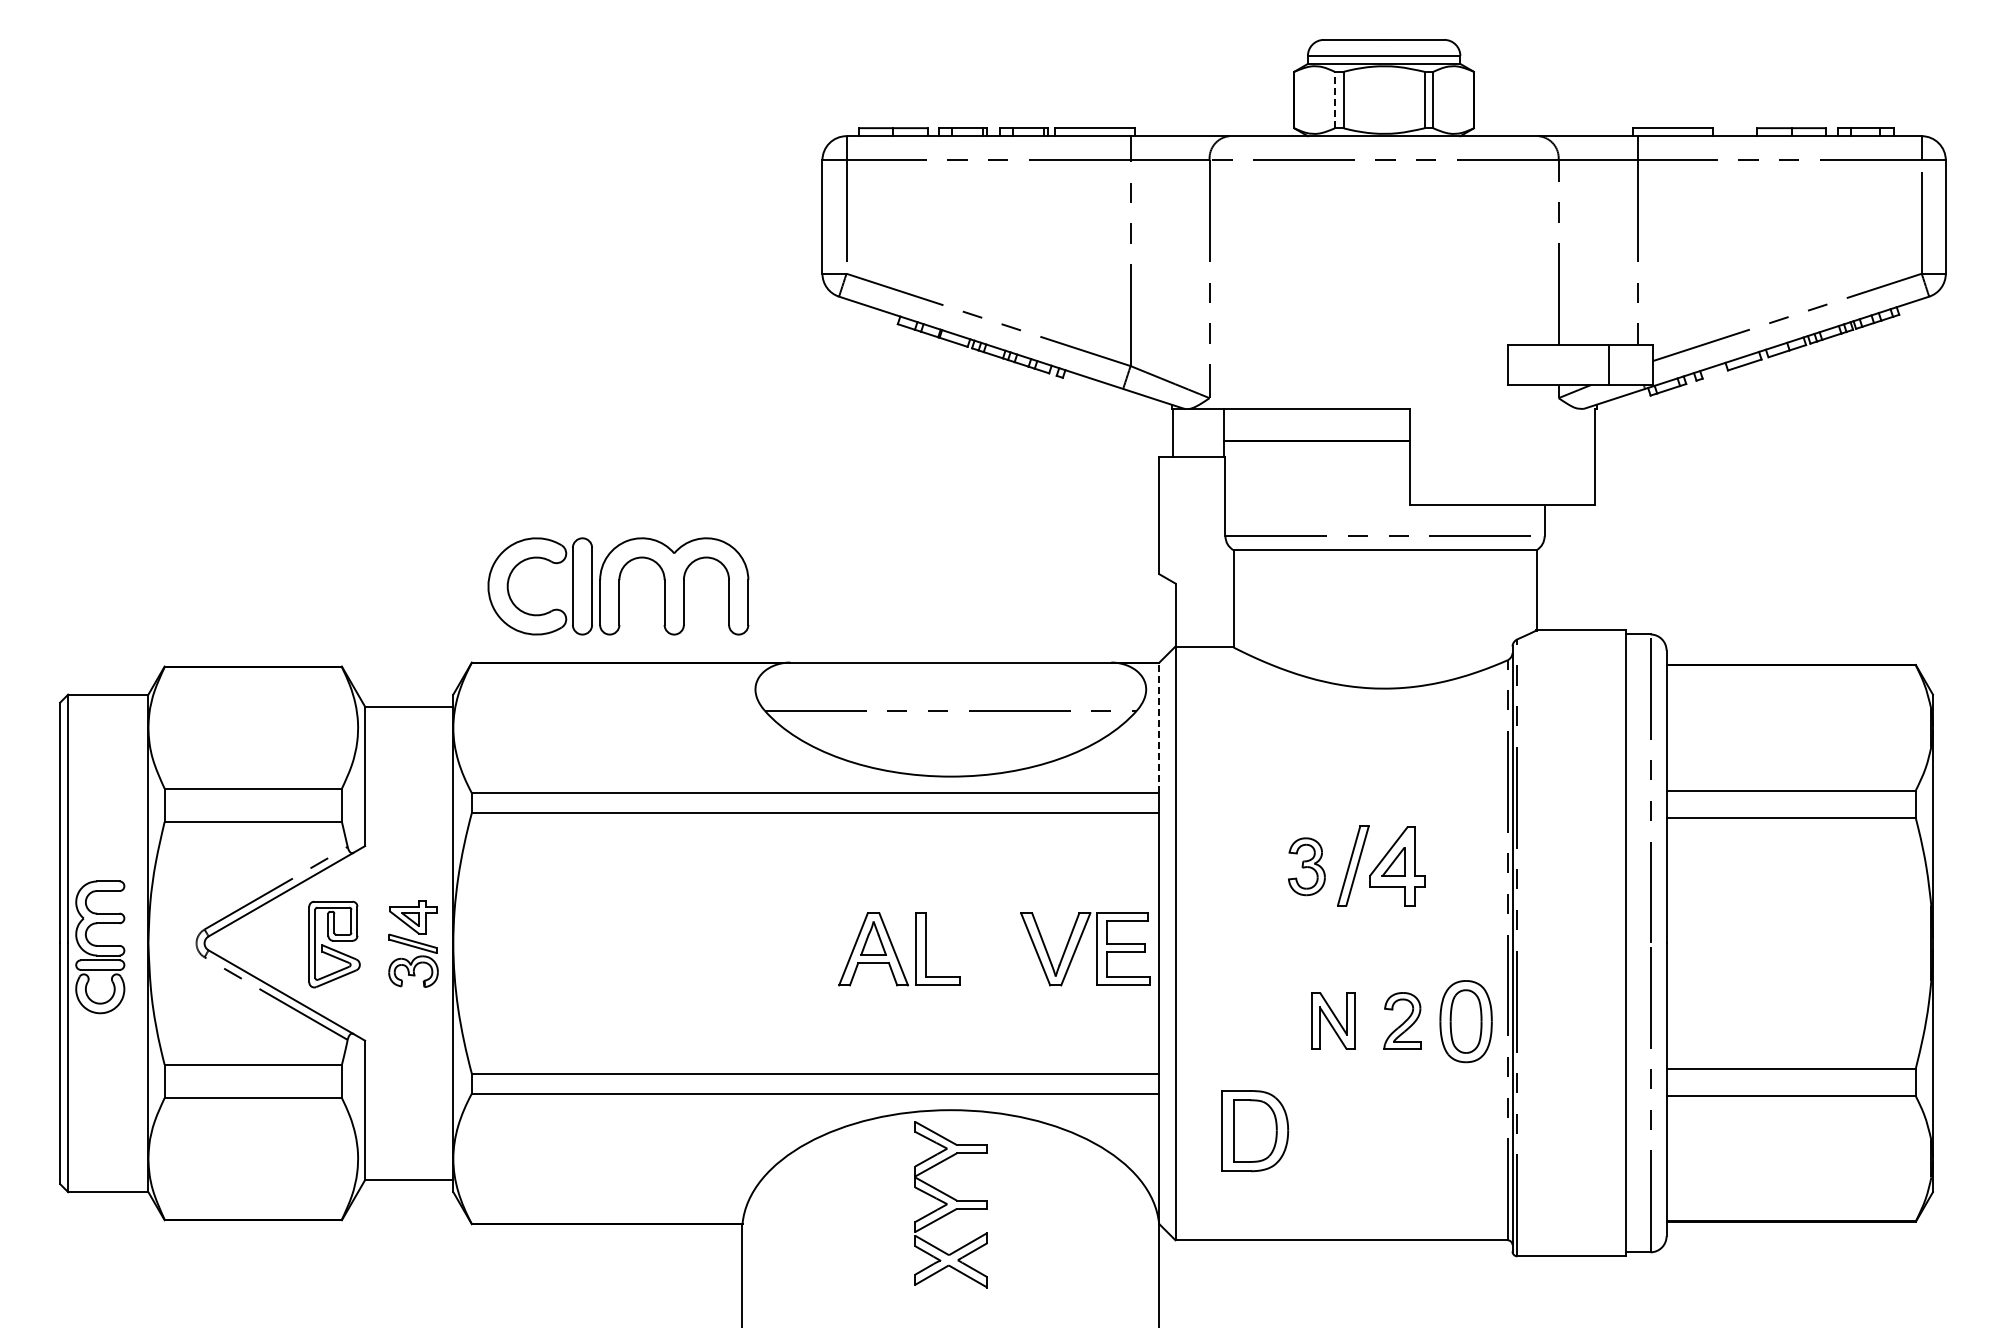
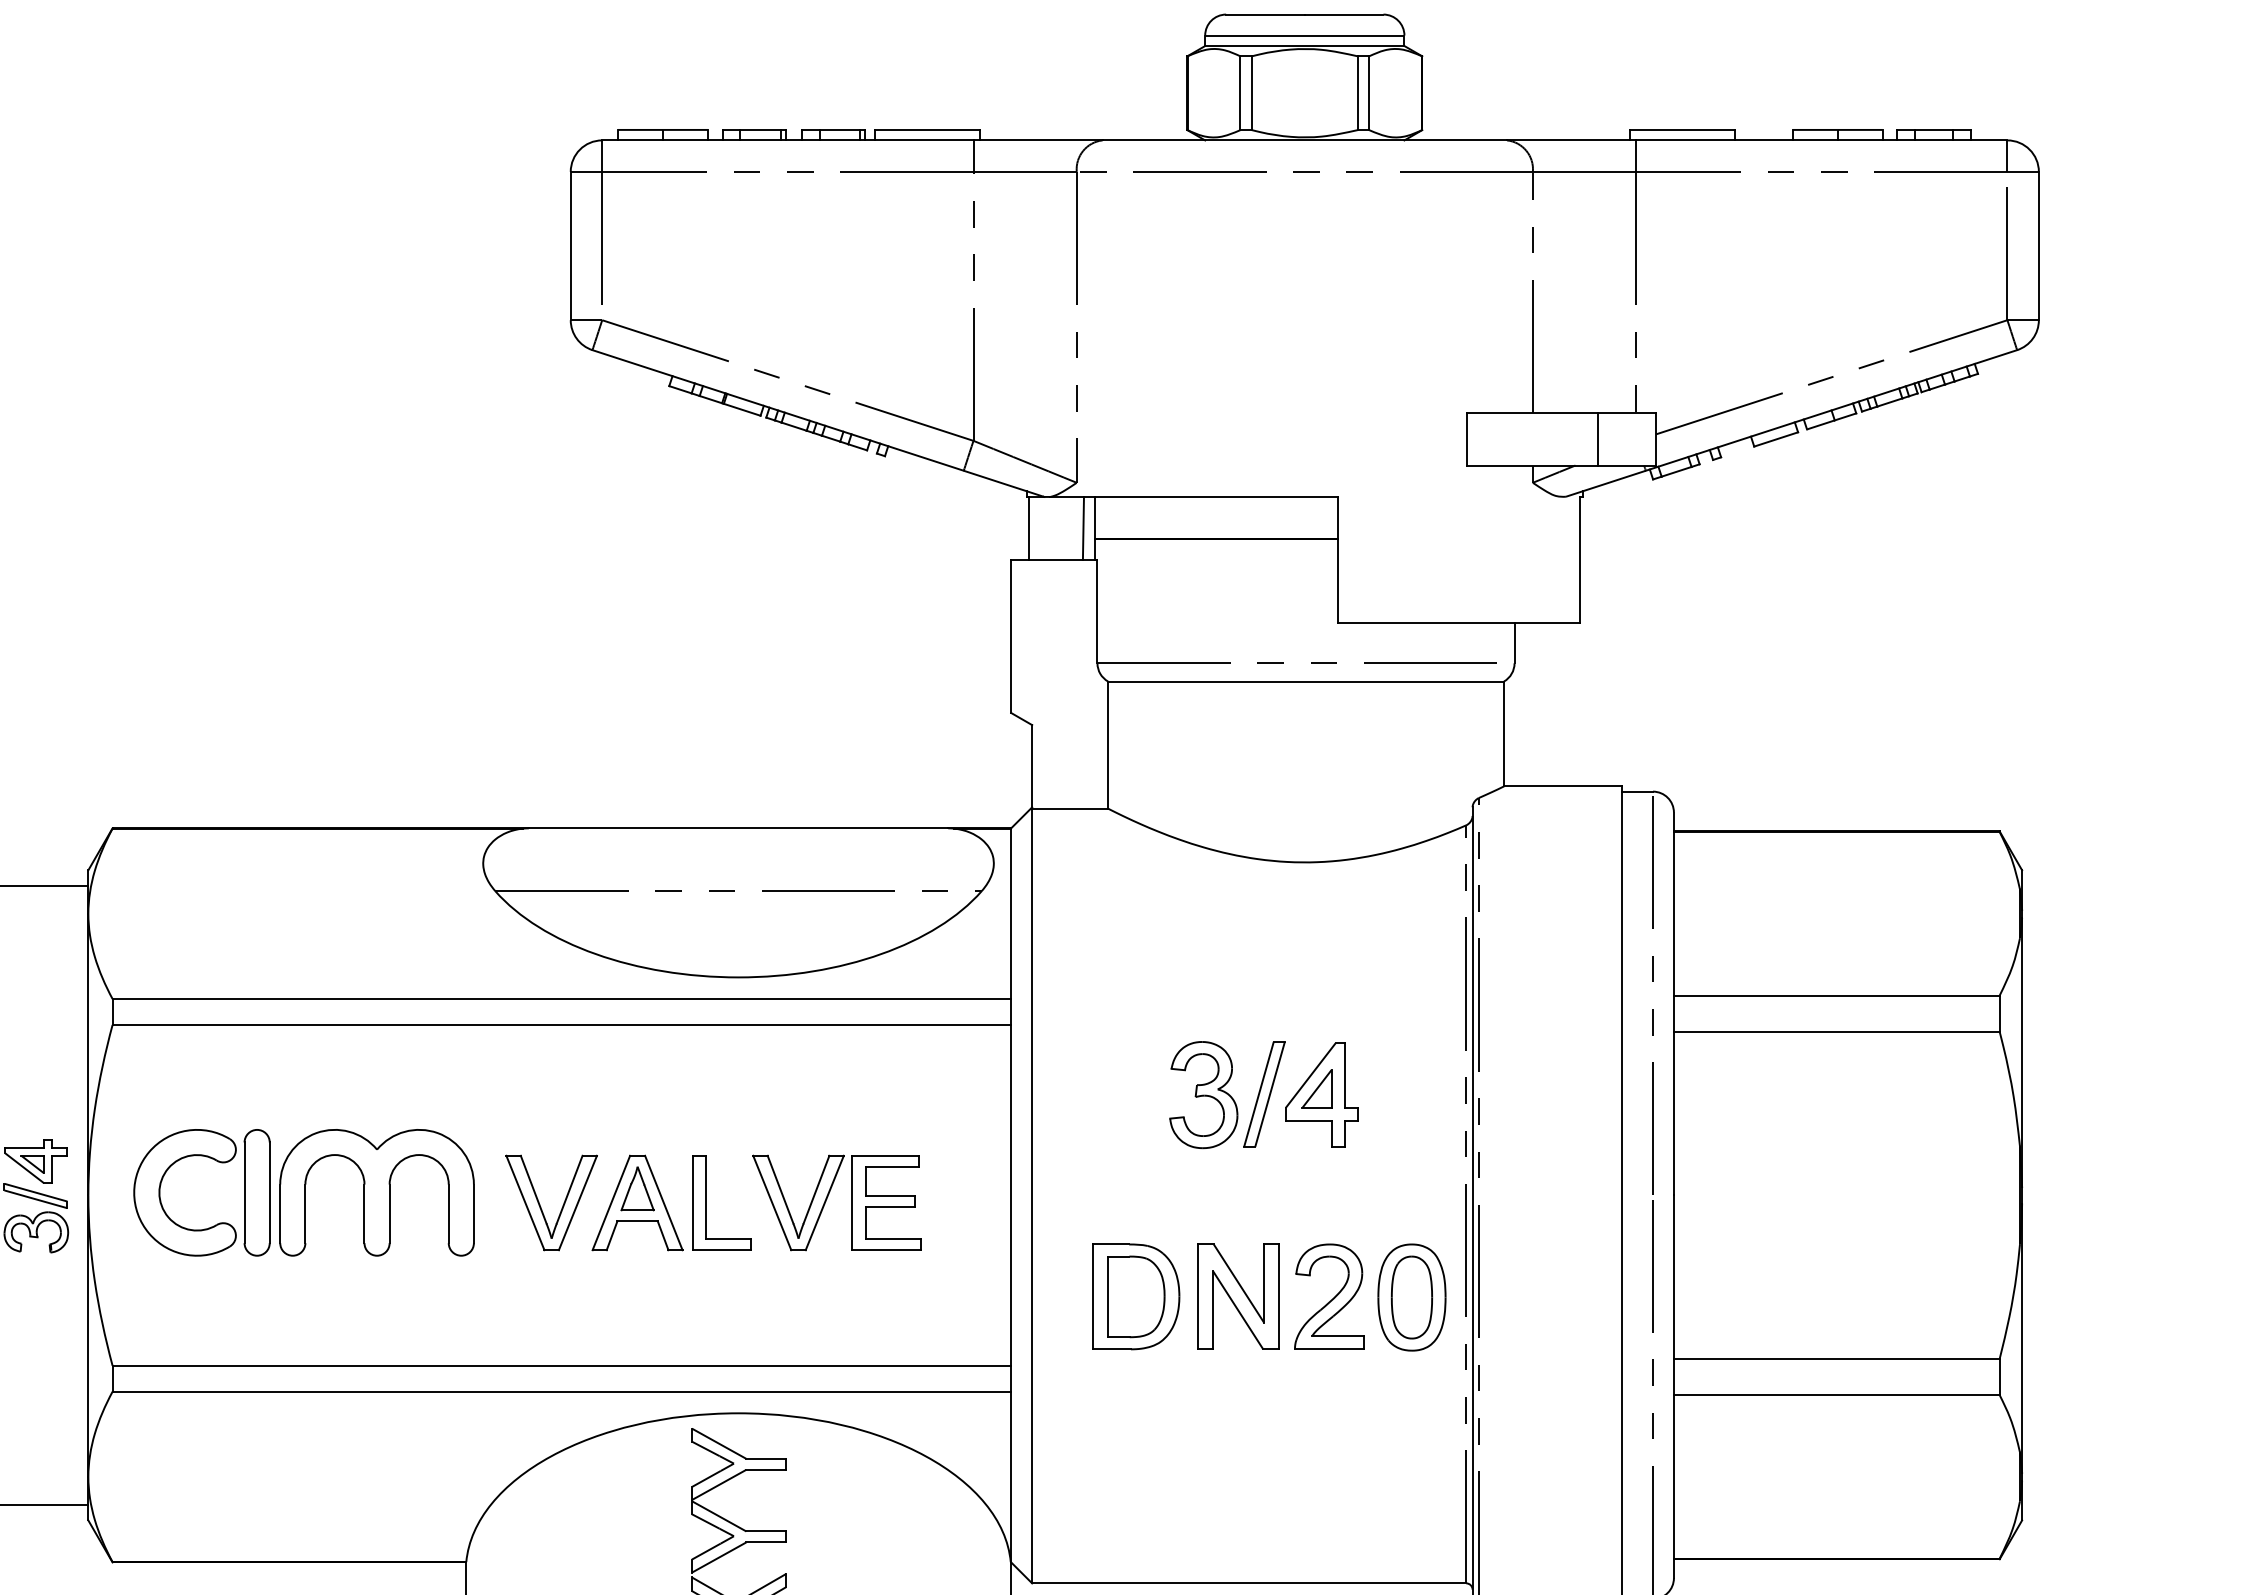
line: (1334, 99) -> (1239, 92), dashed -> solid
line: (1214, 433) -> (1083, 528), added
part: (618, 586) -> (304, 1192), moved
line: (1159, 727) -> (1011, 913), dashed -> solid
part: (1306, 866) -> (1203, 1094), size x1.43
part: (1078, 945) -> (828, 1198), moved
part: (800, 952) -> (542, 1207), added
part: (1333, 1020) -> (1238, 1296), size x1.43
part: (1402, 1020) -> (1328, 1296), size x1.43
part: (1255, 1131) -> (1136, 1297), moved

